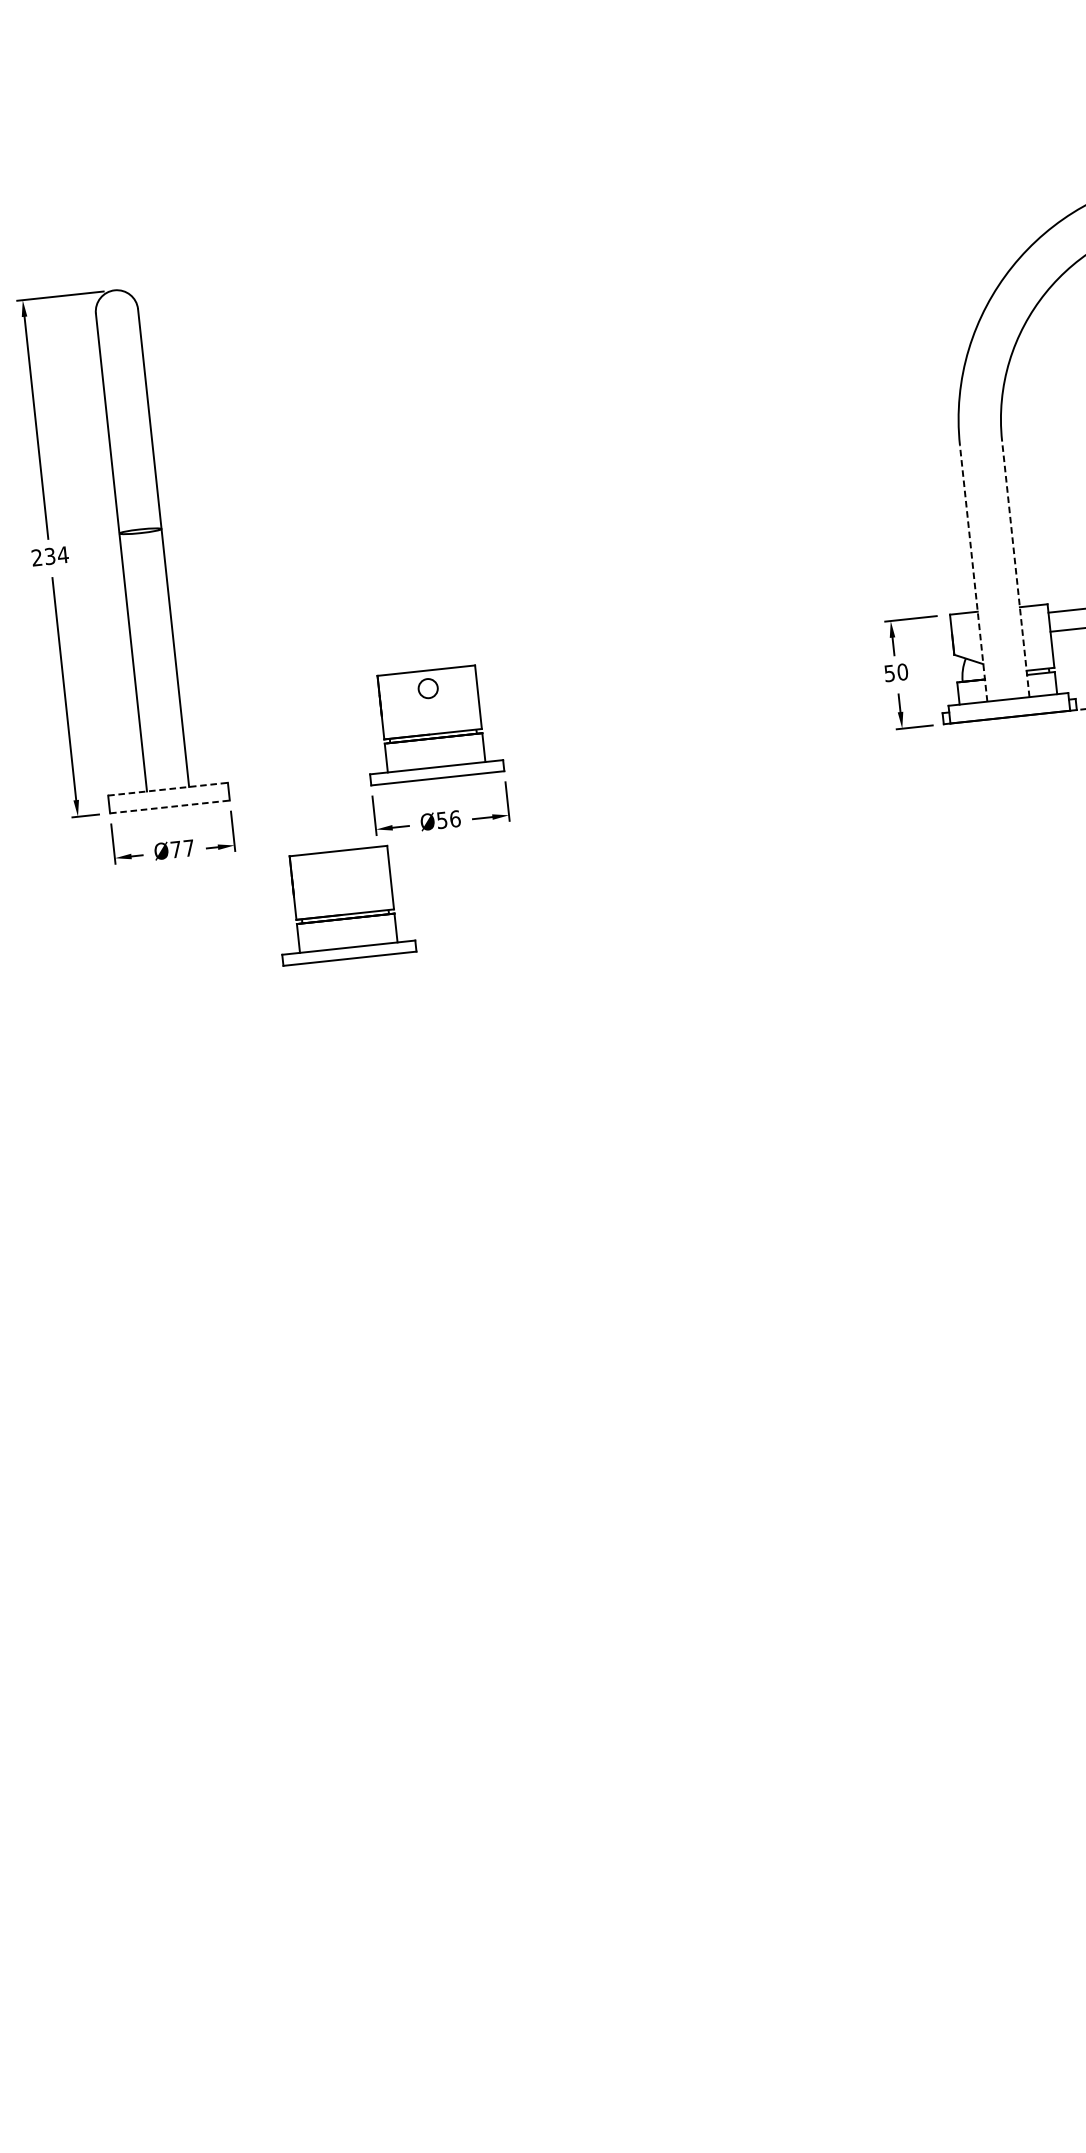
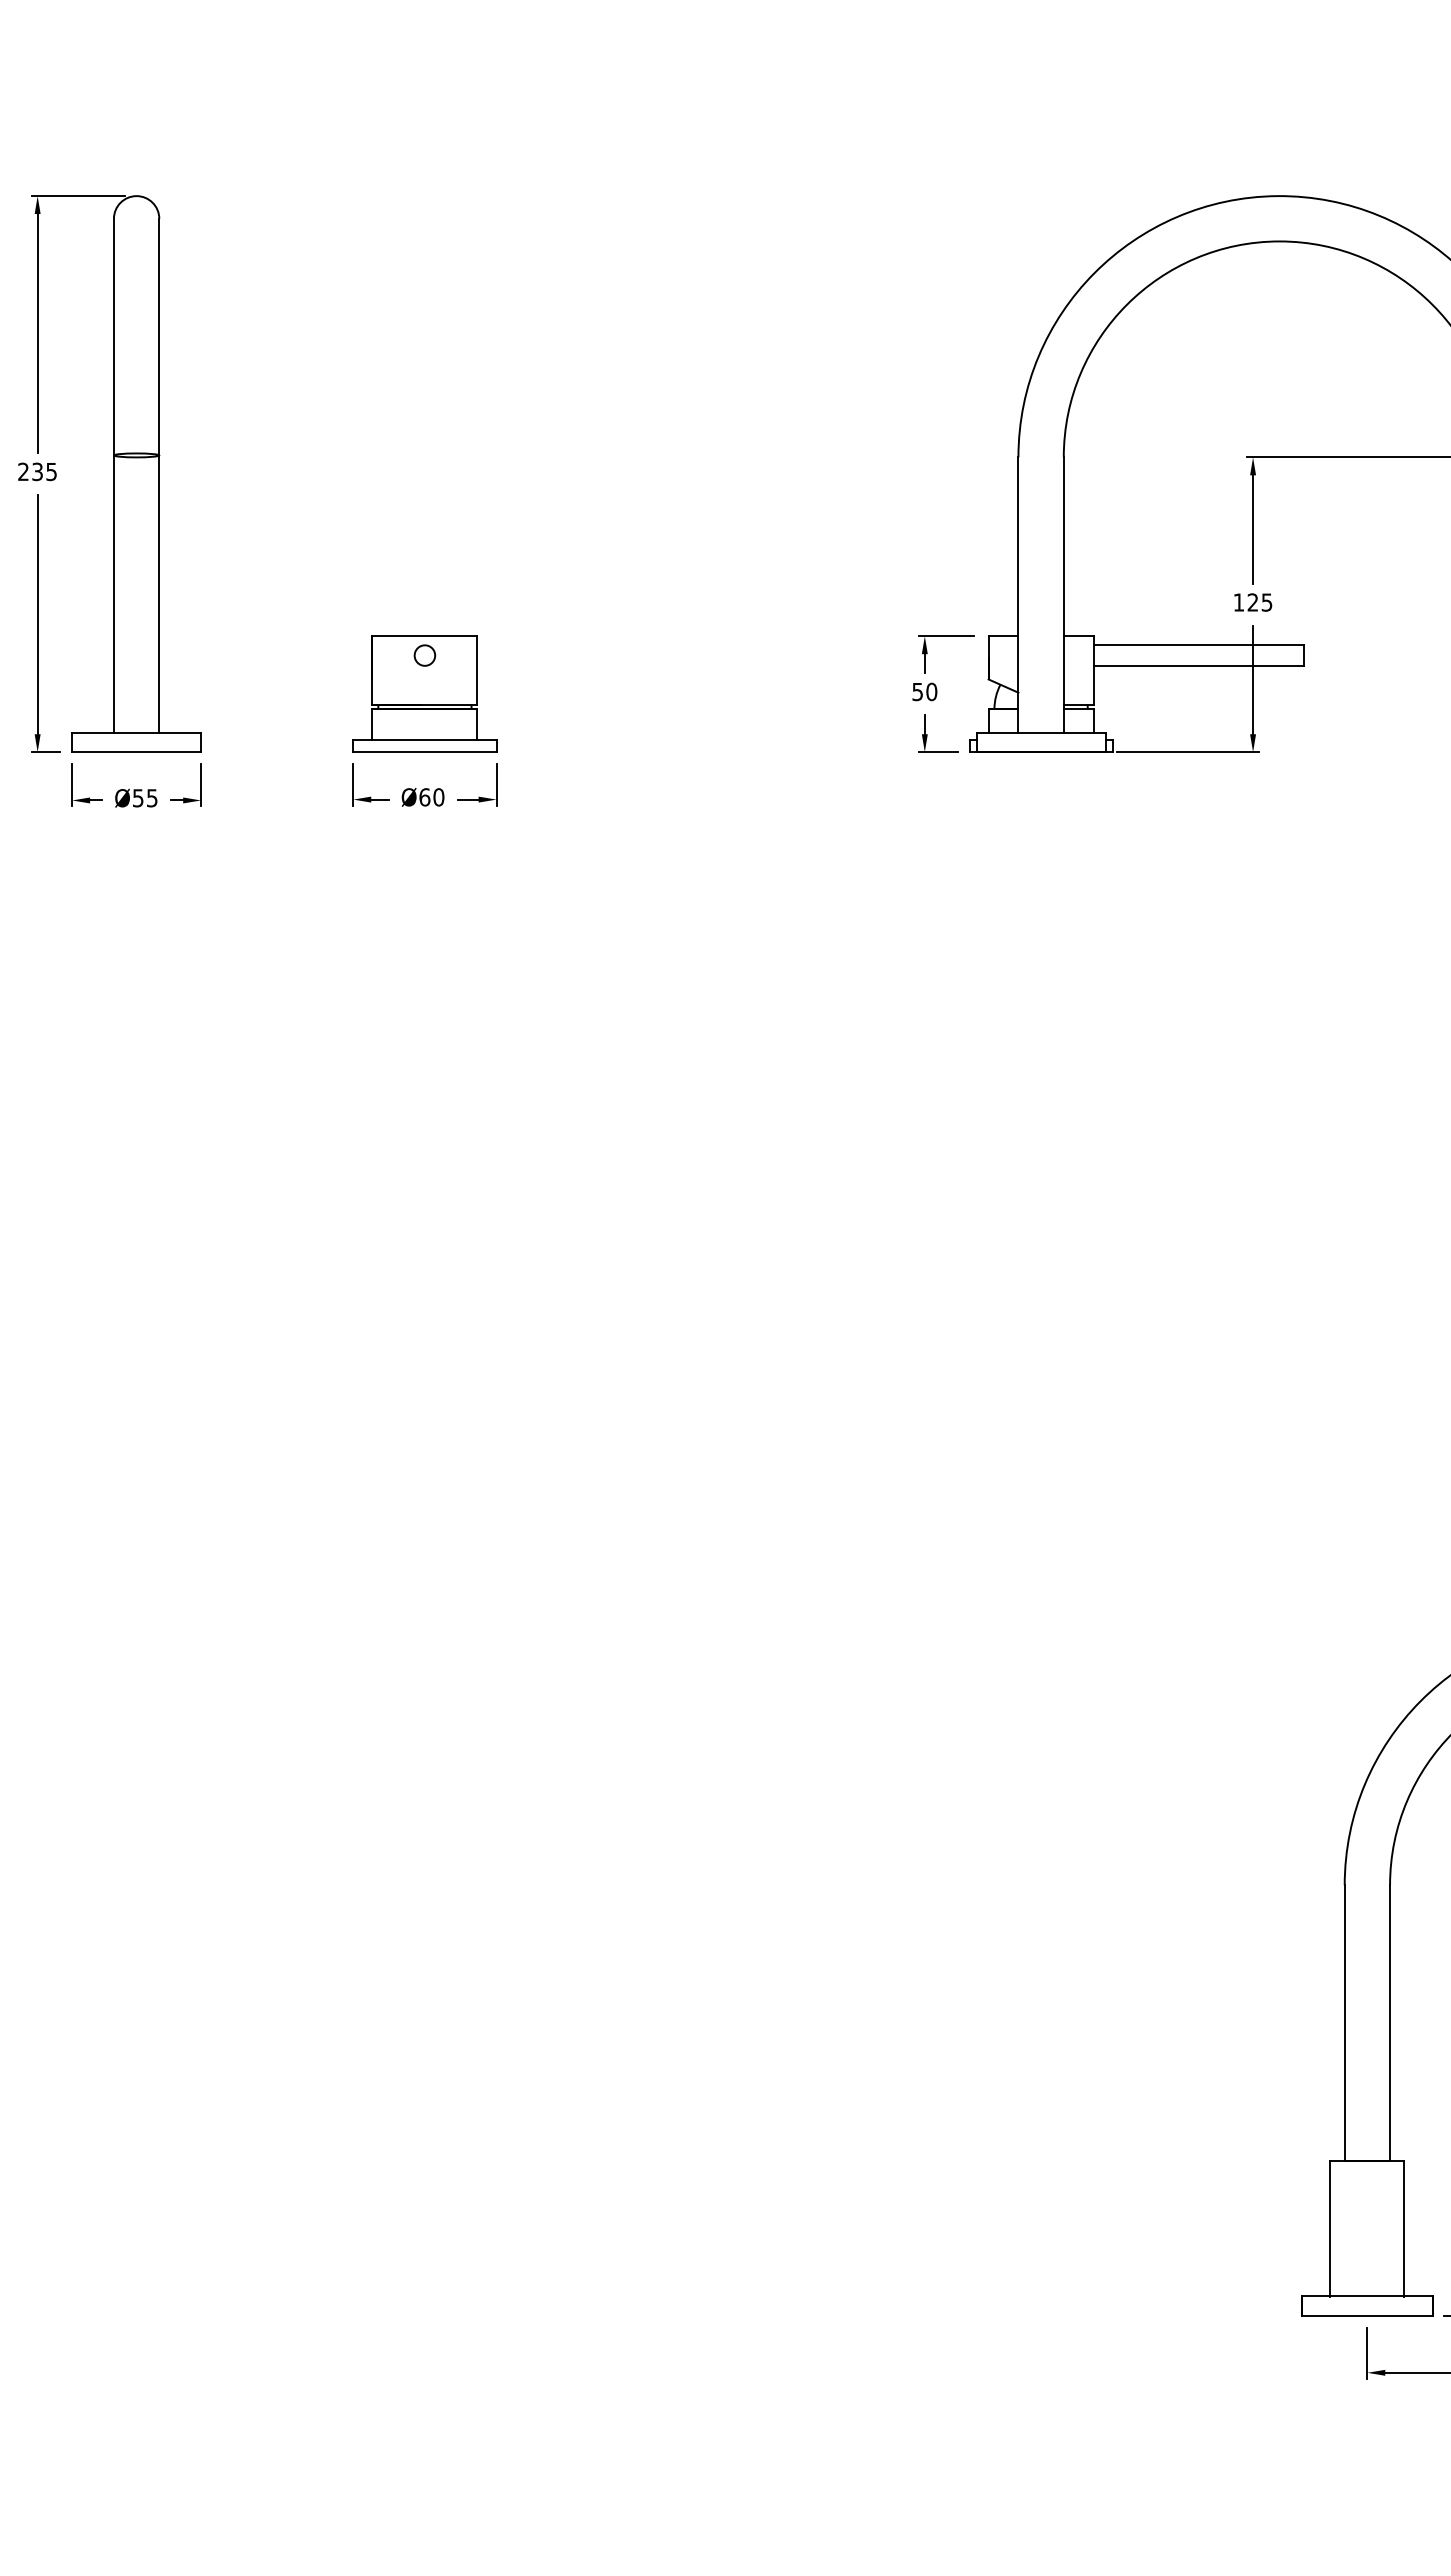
text: (63, 555) -> (51, 472), 234 -> 235
line: (1015, 569) -> (1063, 595), dashed -> solid
line: (973, 573) -> (1018, 595), dashed -> solid
line: (168, 789) -> (137, 733), dashed -> solid
line: (170, 807) -> (137, 752), dashed -> solid
text: (448, 819) -> (431, 797), Ø56 -> Ø60
text: (182, 849) -> (145, 798), Ø77 -> Ø55
part: (343, 904) -> (310, 875), removed

